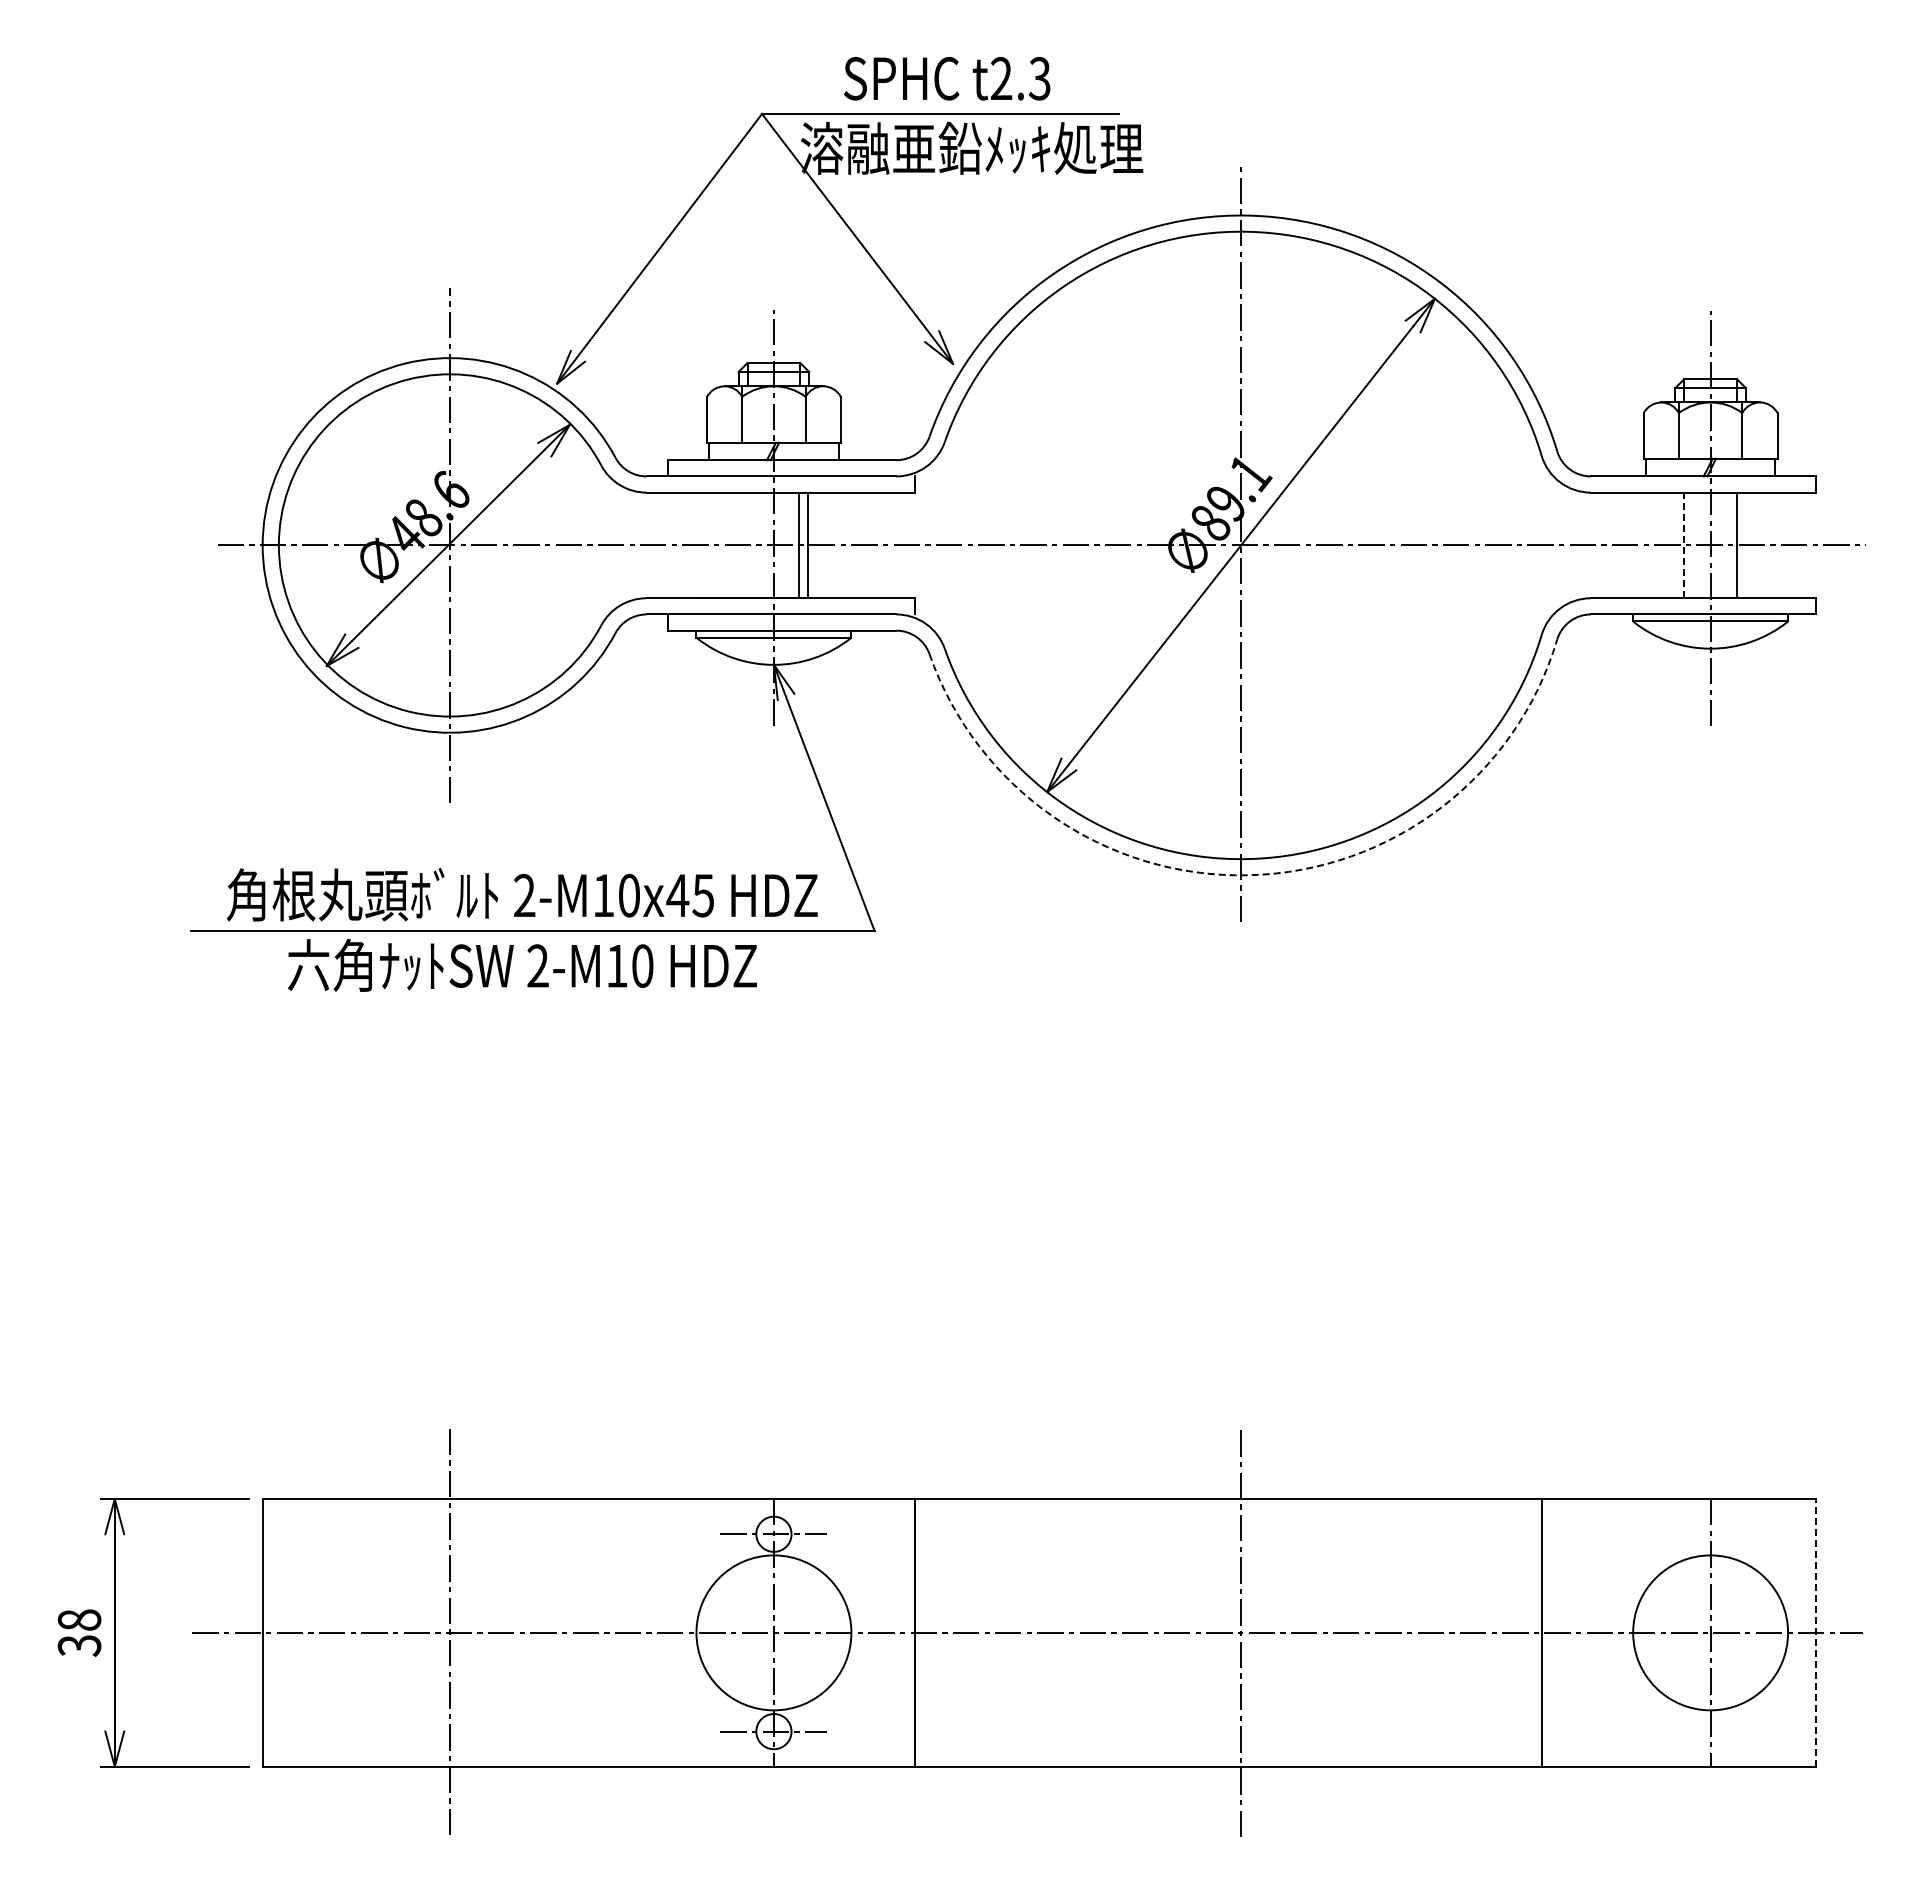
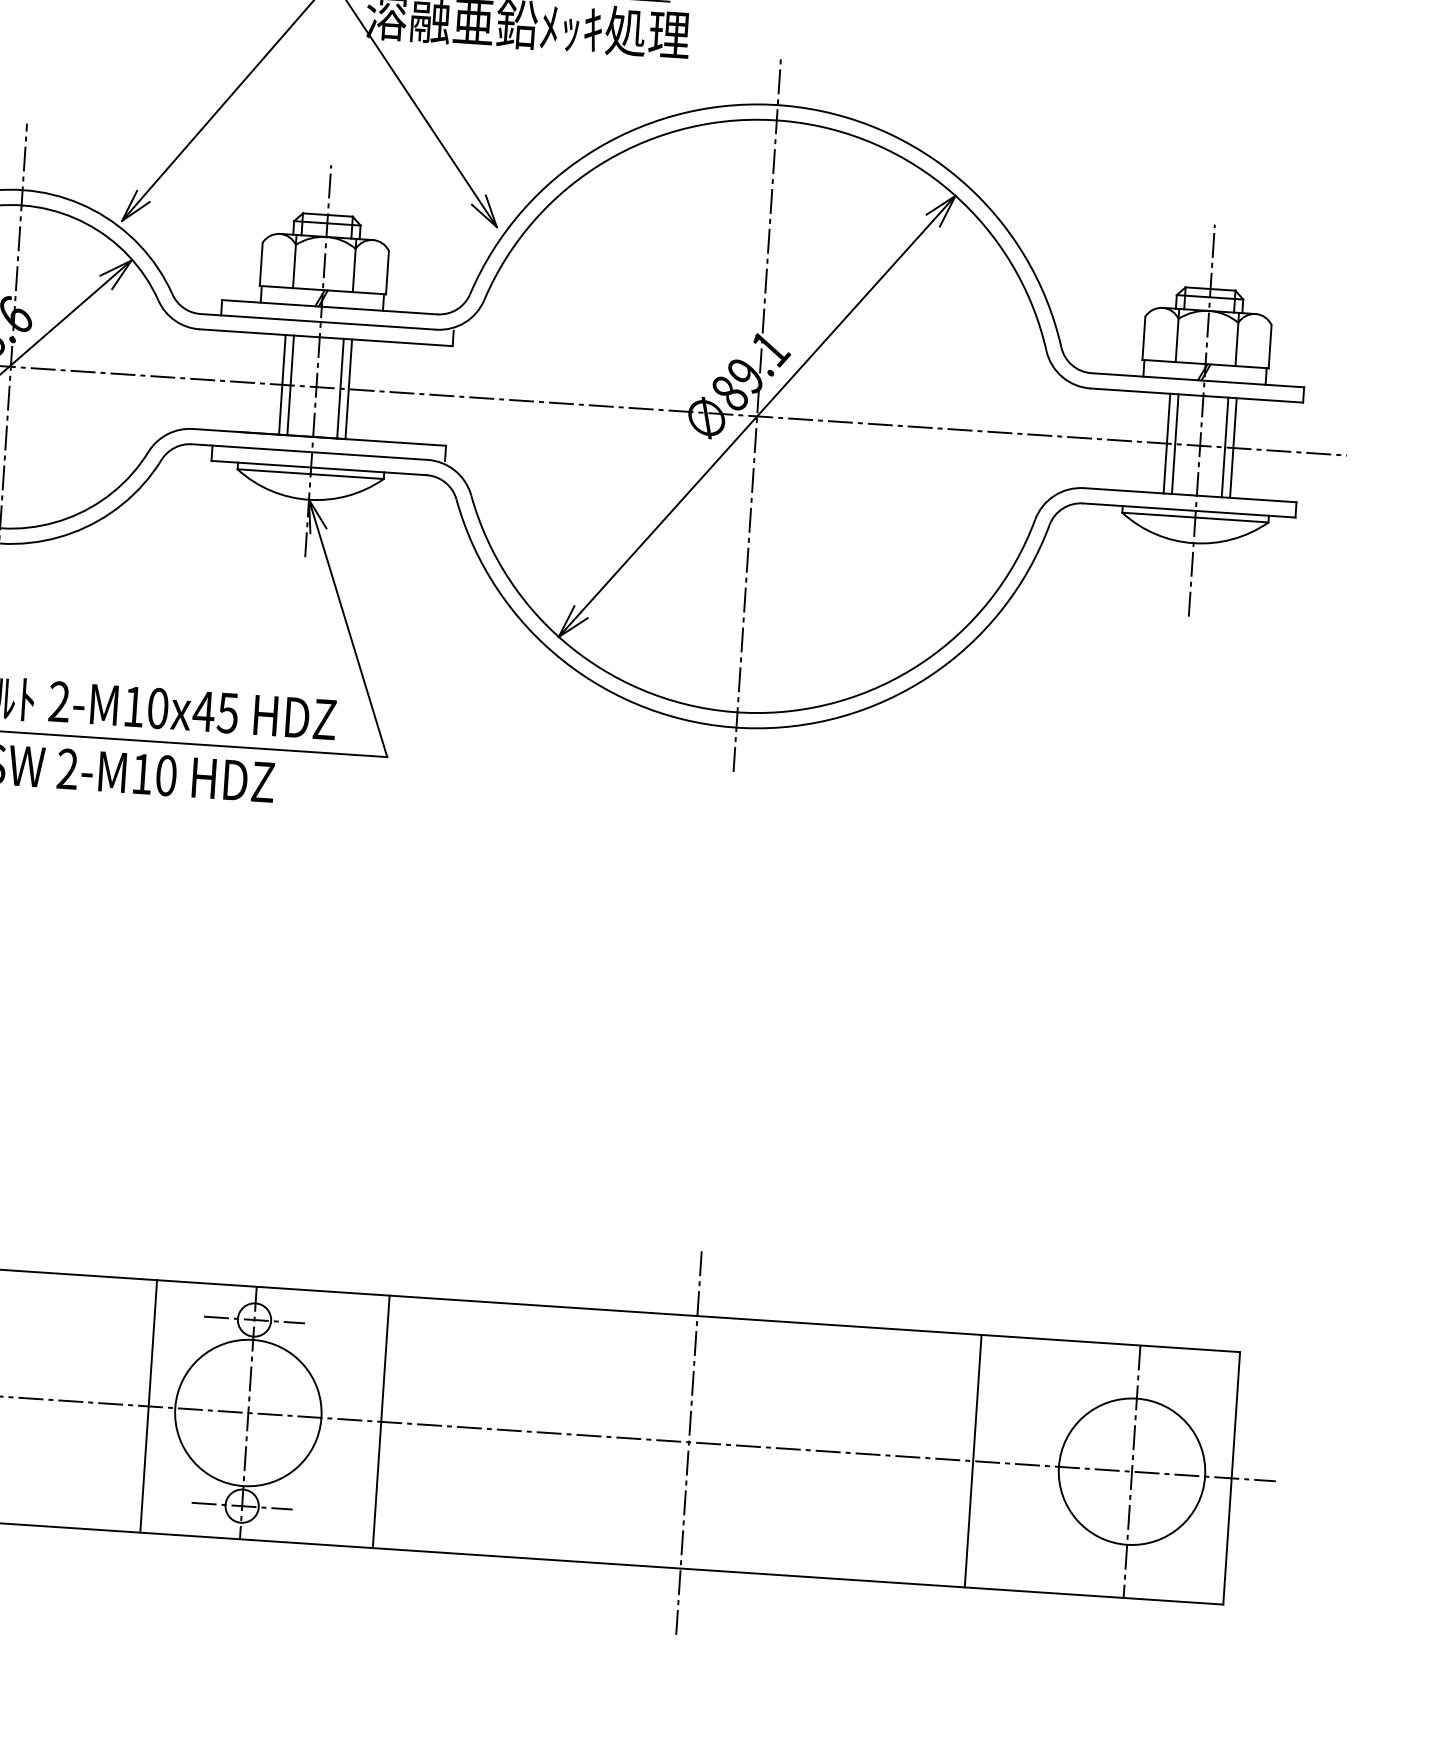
line: (737, 545) -> (282, 384), added
line: (746, 545) -> (290, 385), added
line: (1675, 545) -> (1167, 443), added
line: (1684, 545) -> (1175, 444), dashed -> solid
line: (1745, 545) -> (1233, 448), added
arc: (1248, 875) -> (743, 728), dashed -> solid
line: (668, 1632) -> (148, 1406), added
line: (1816, 1632) -> (1231, 1478), dashed -> solid

